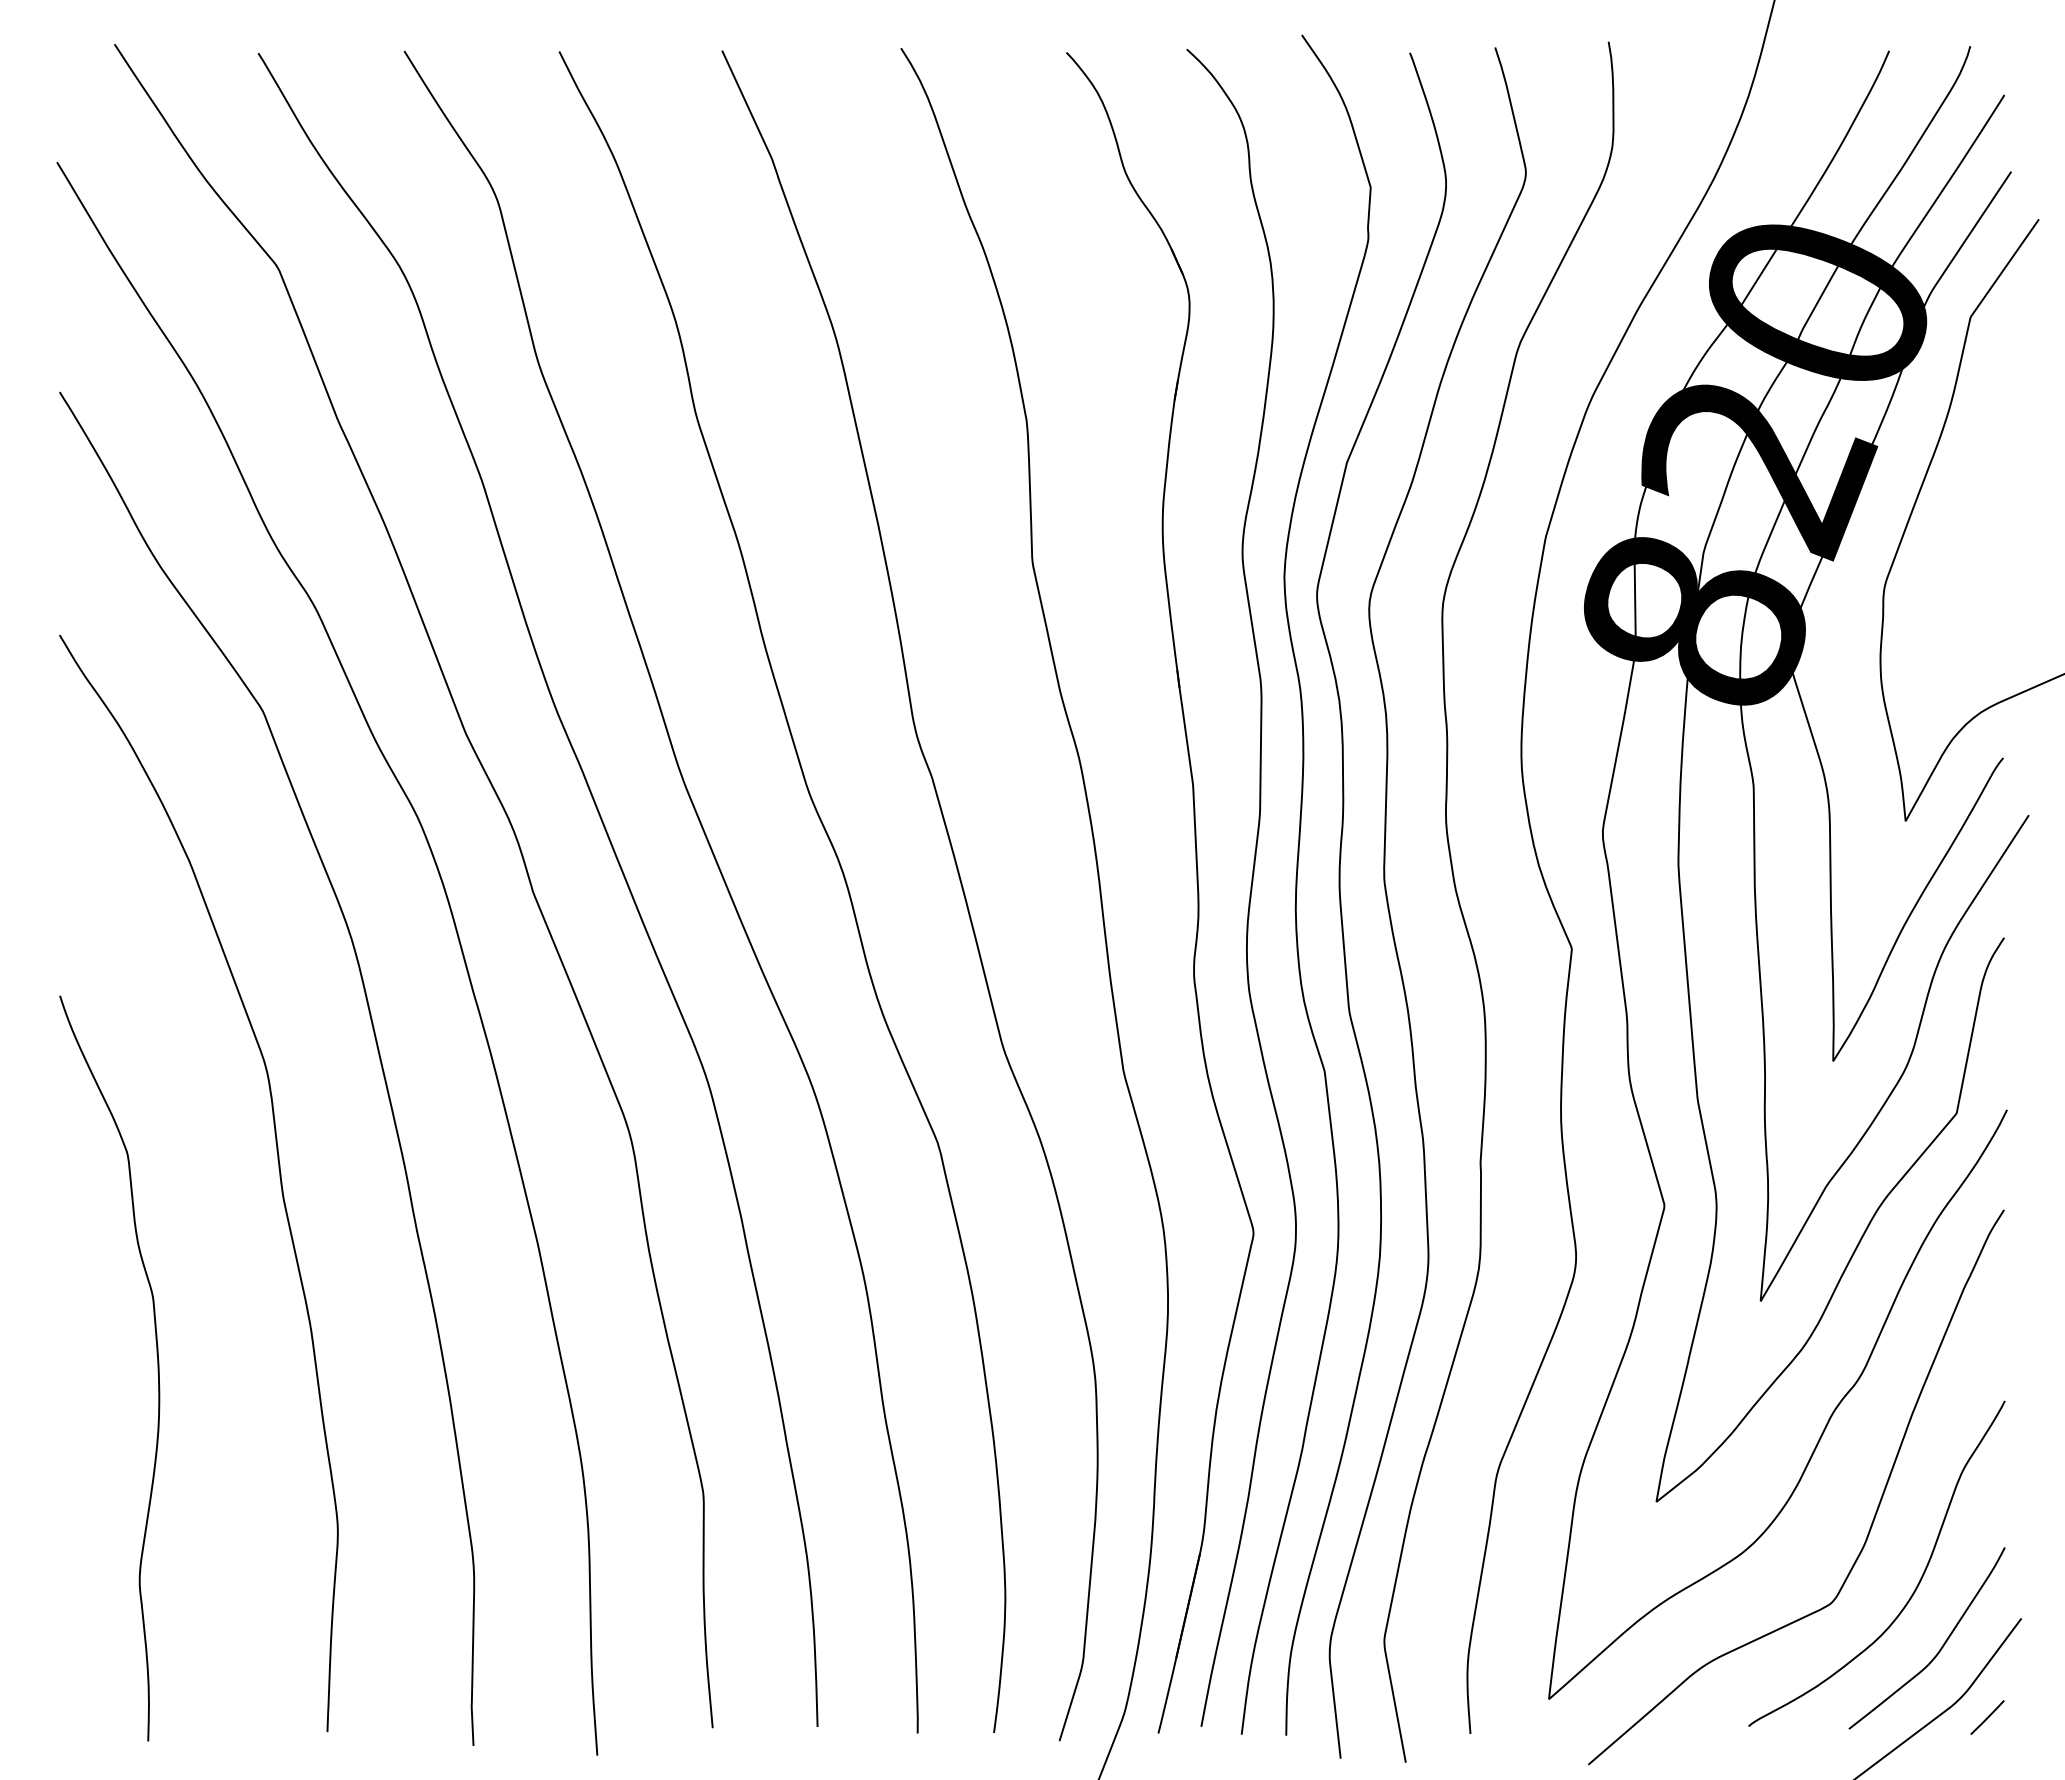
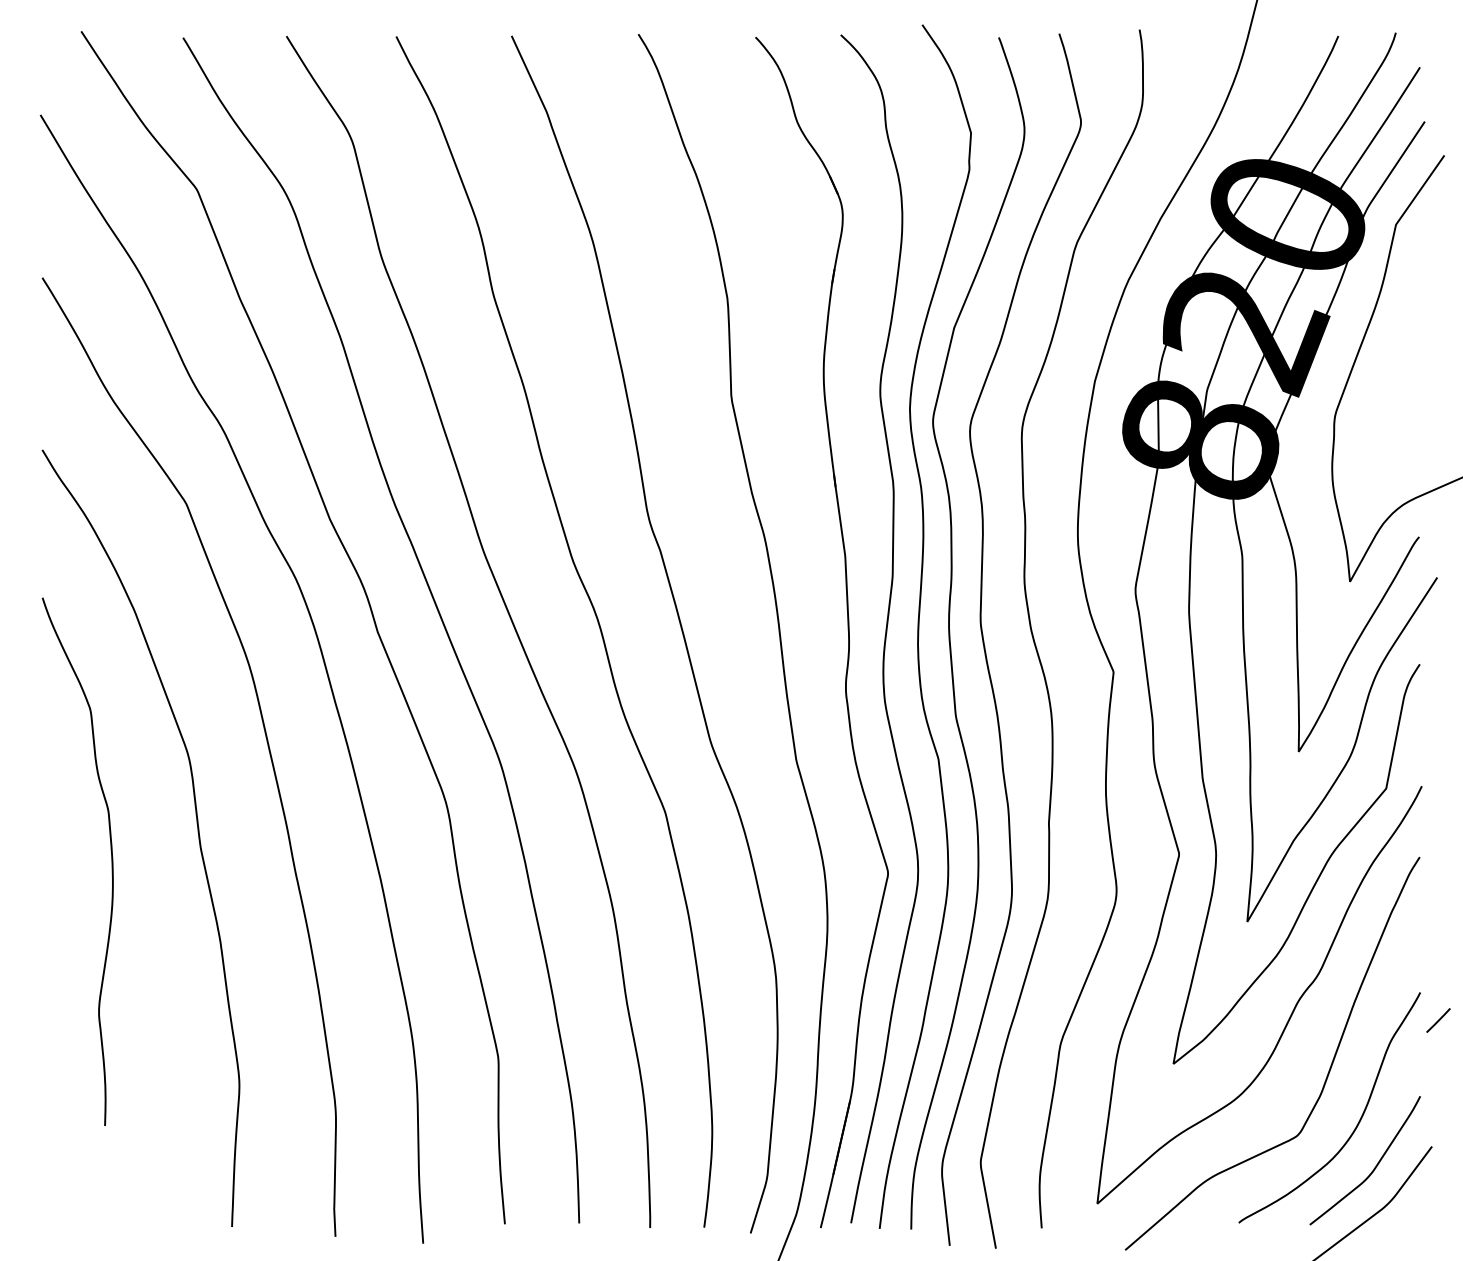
curve: (157, 1368) -> (111, 861), moved
line: (1987, 1717) -> (1438, 1020), moved

